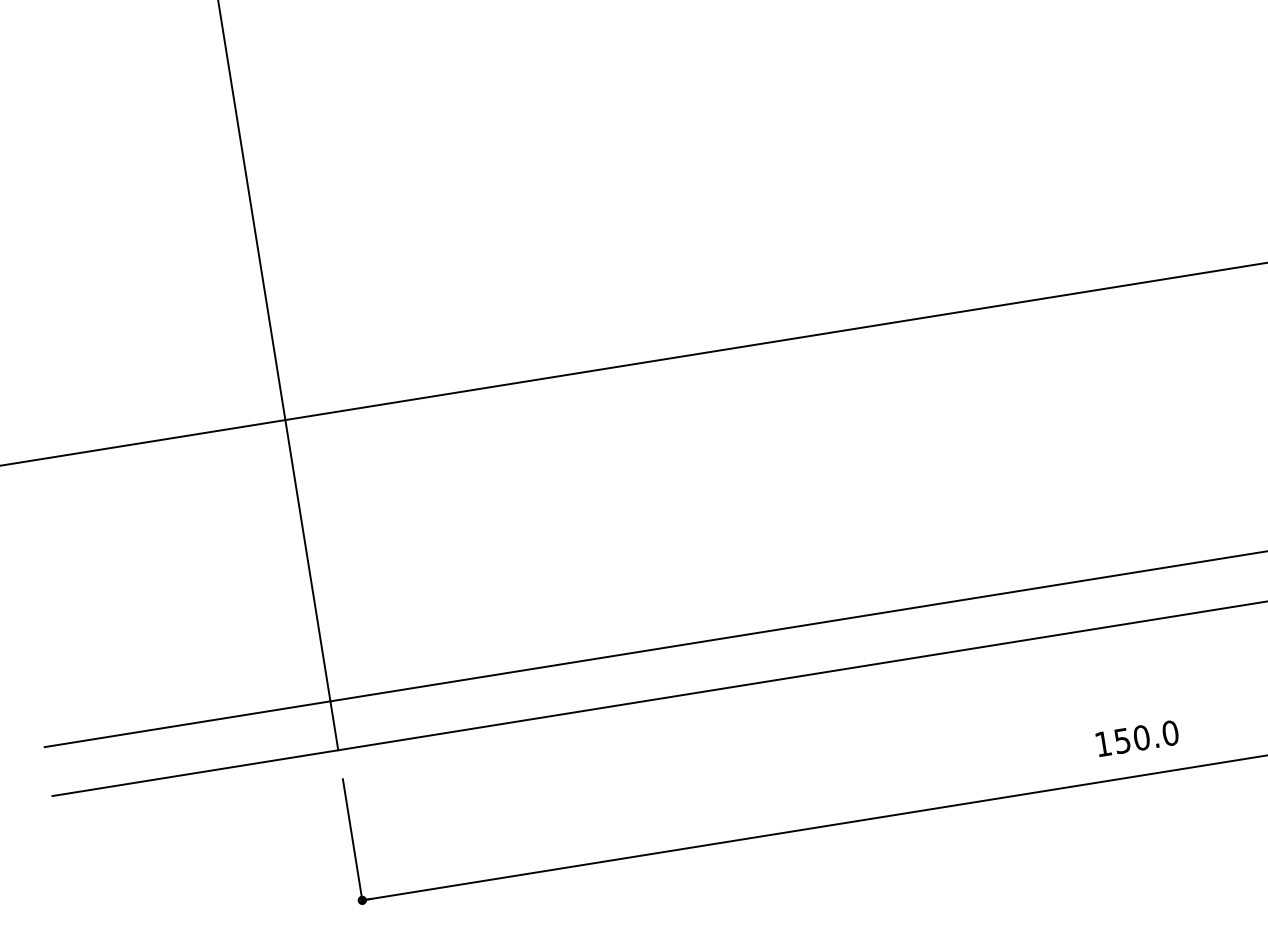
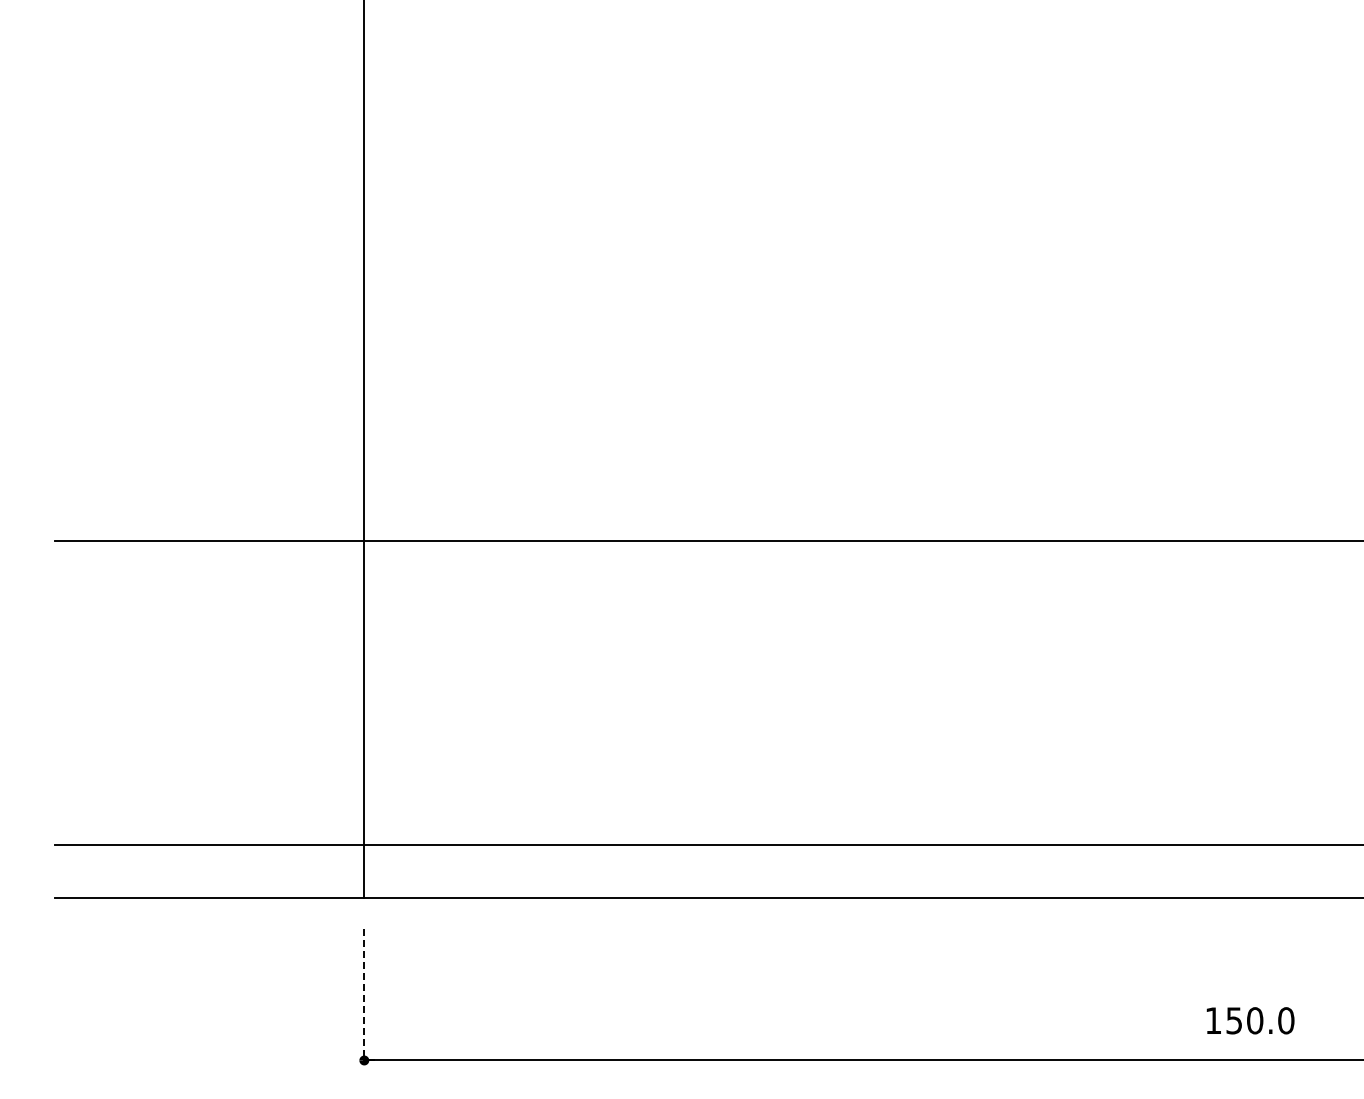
text: (1137, 738) -> (1250, 1020), moved
line: (353, 841) -> (364, 996), solid -> dashed

